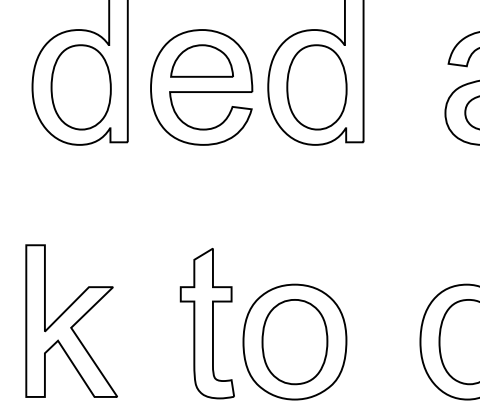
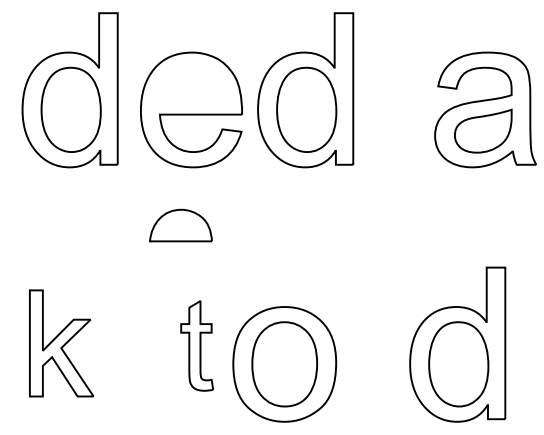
part: (201, 60) -> (180, 225), moved
part: (71, 321) -> (61, 343), size x0.7
part: (206, 323) -> (196, 345), size x0.6

